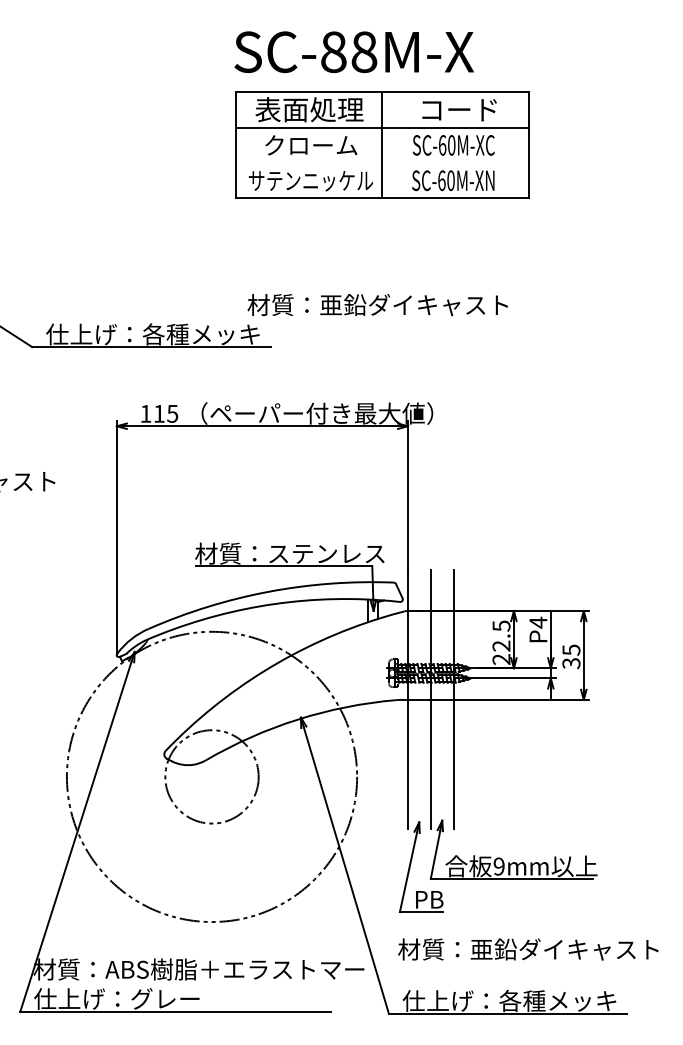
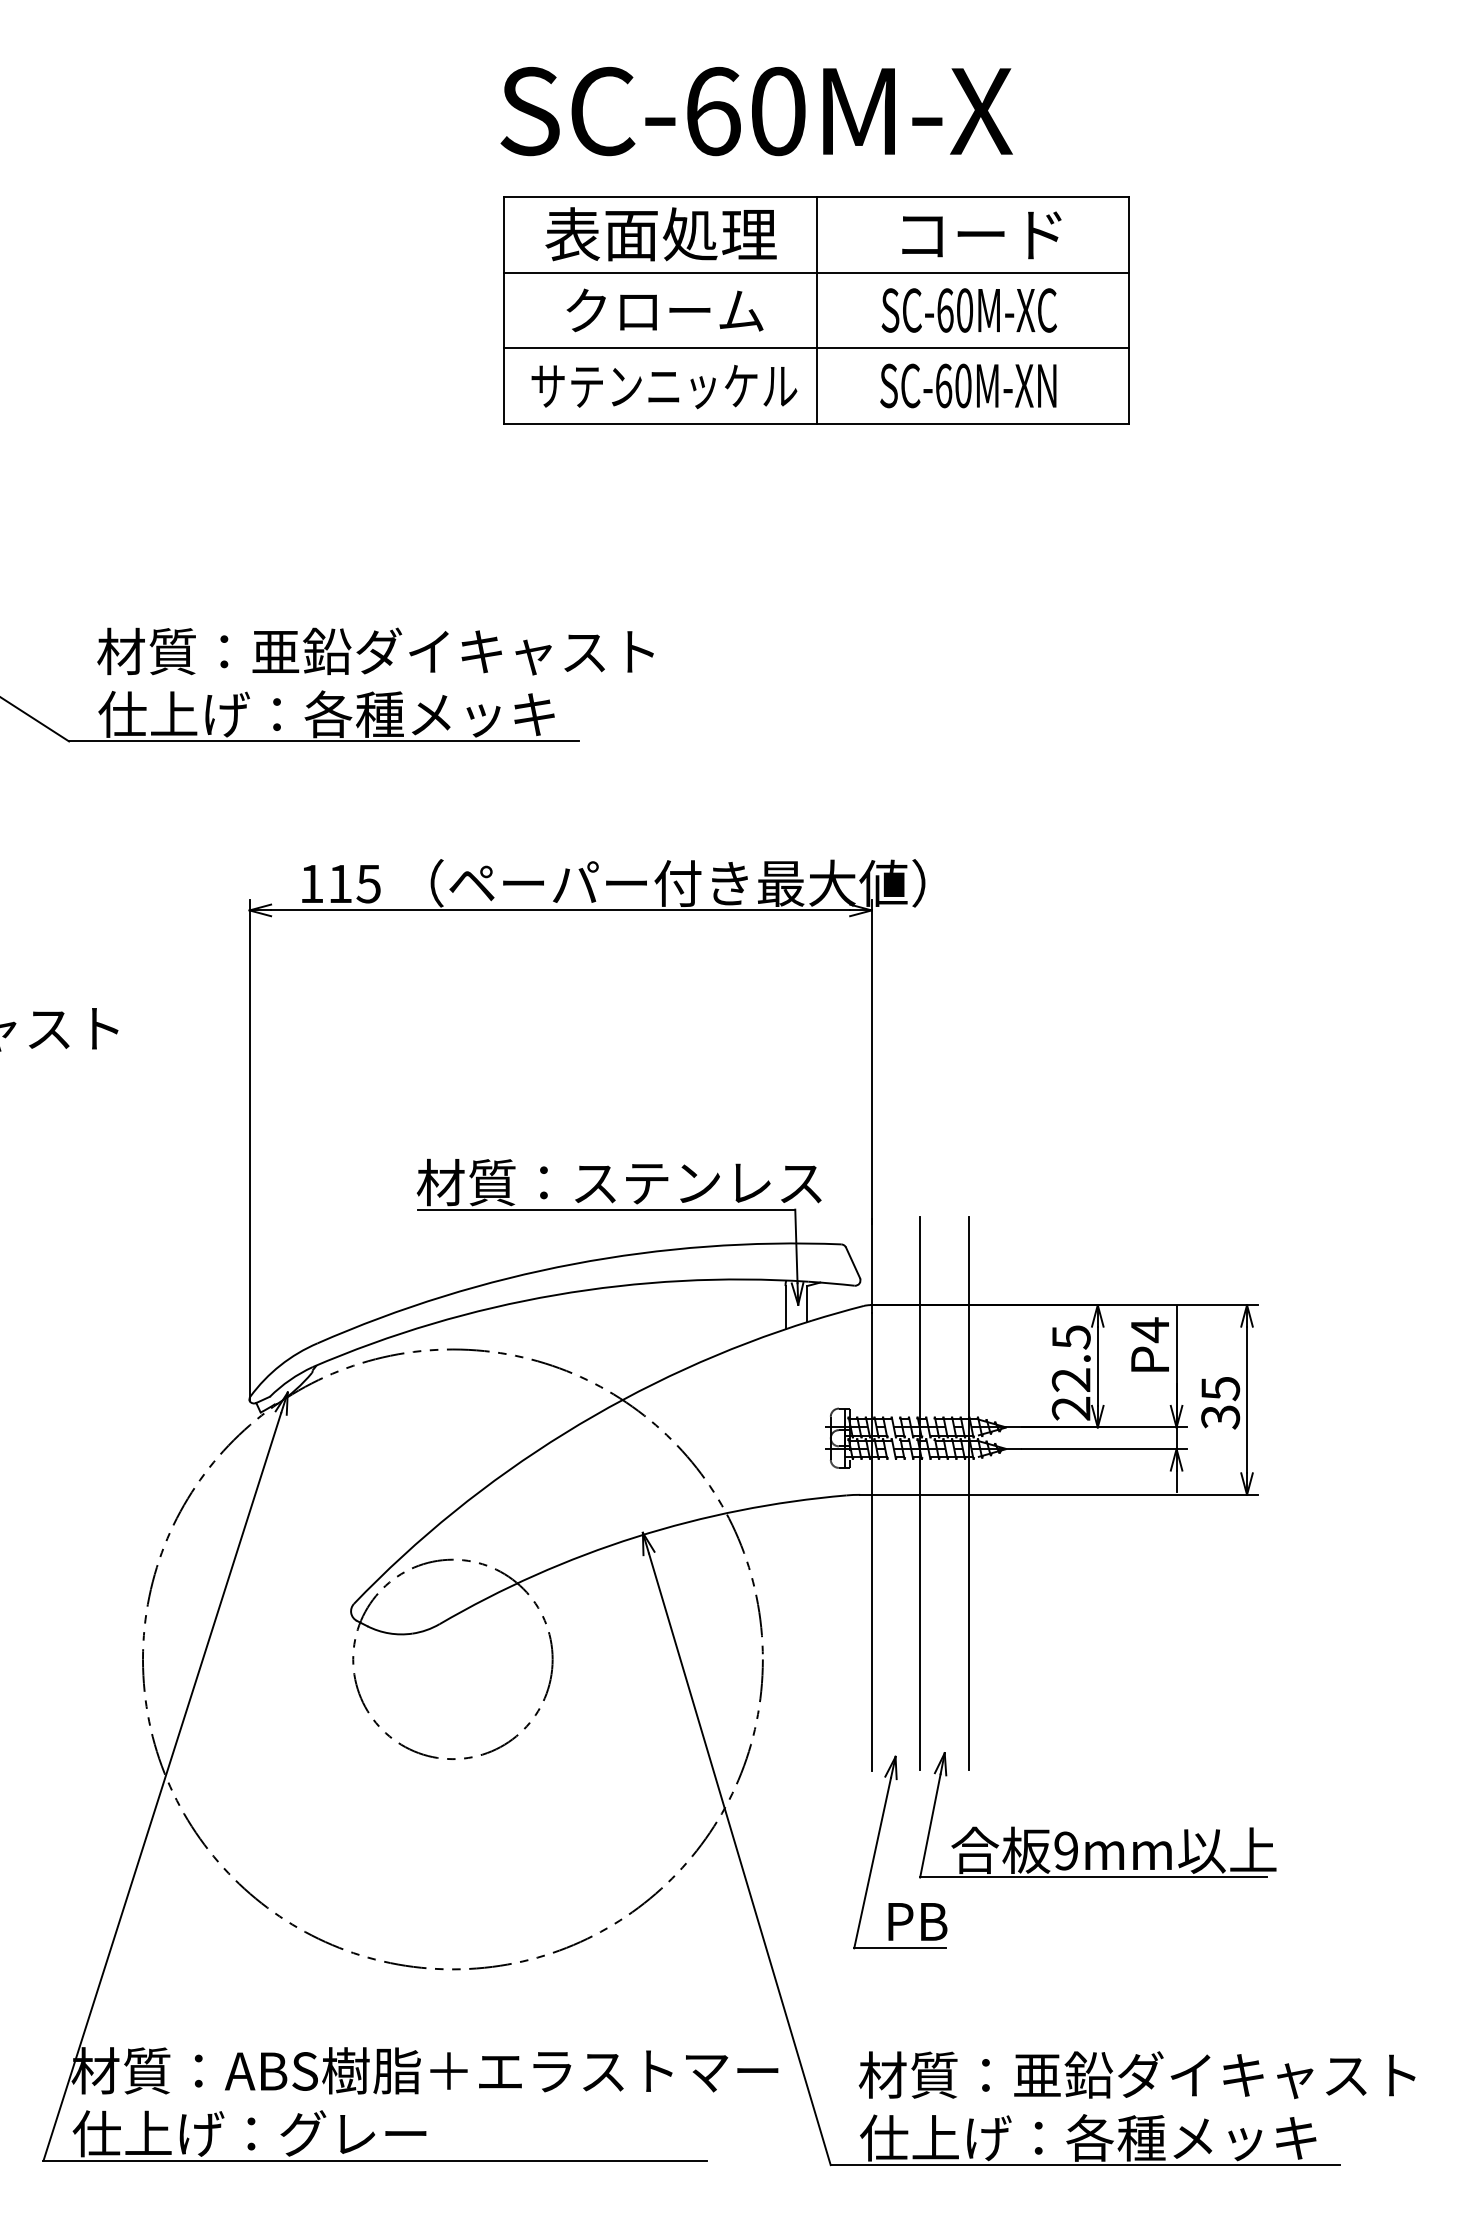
text: (349, 51) -> (746, 109), SC-88M-X -> SC-60M-X
line: (381, 163) -> (814, 349), added
text: (377, 305) -> (374, 652), moved
text: (528, 949) -> (1137, 2075), moved

